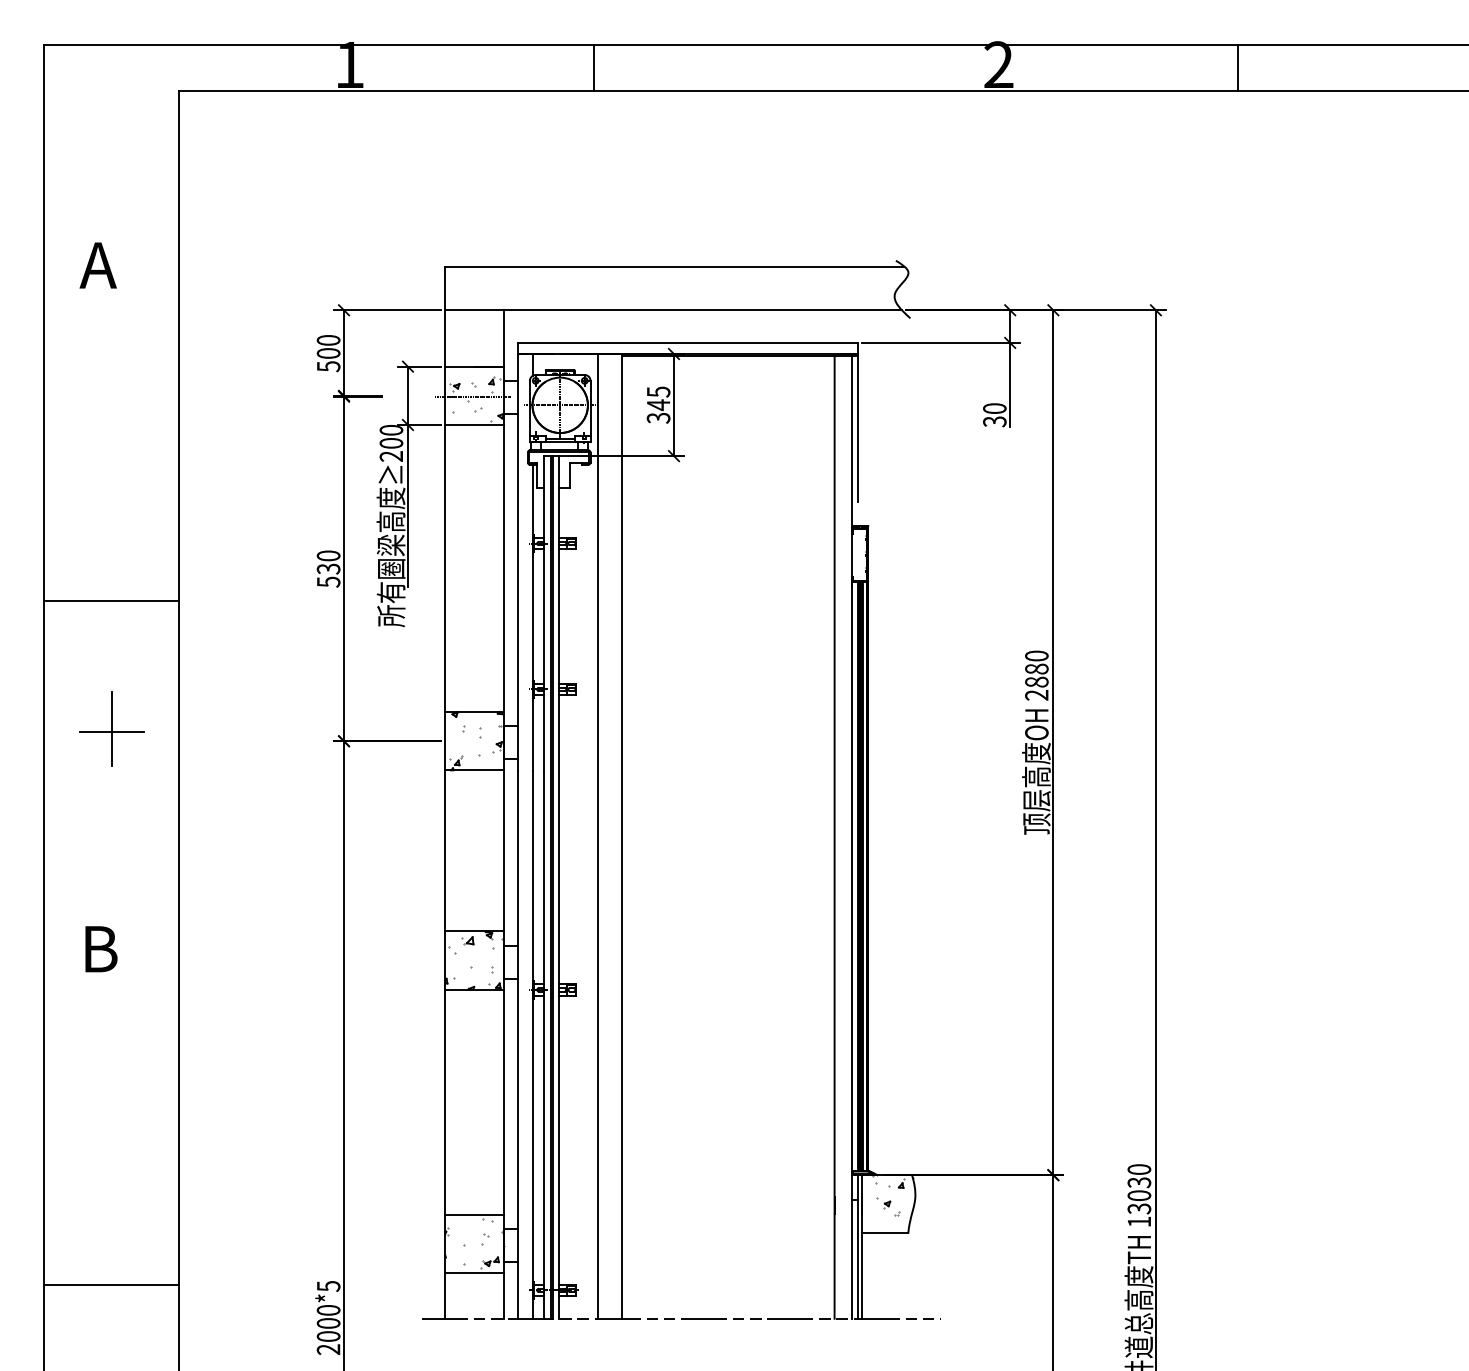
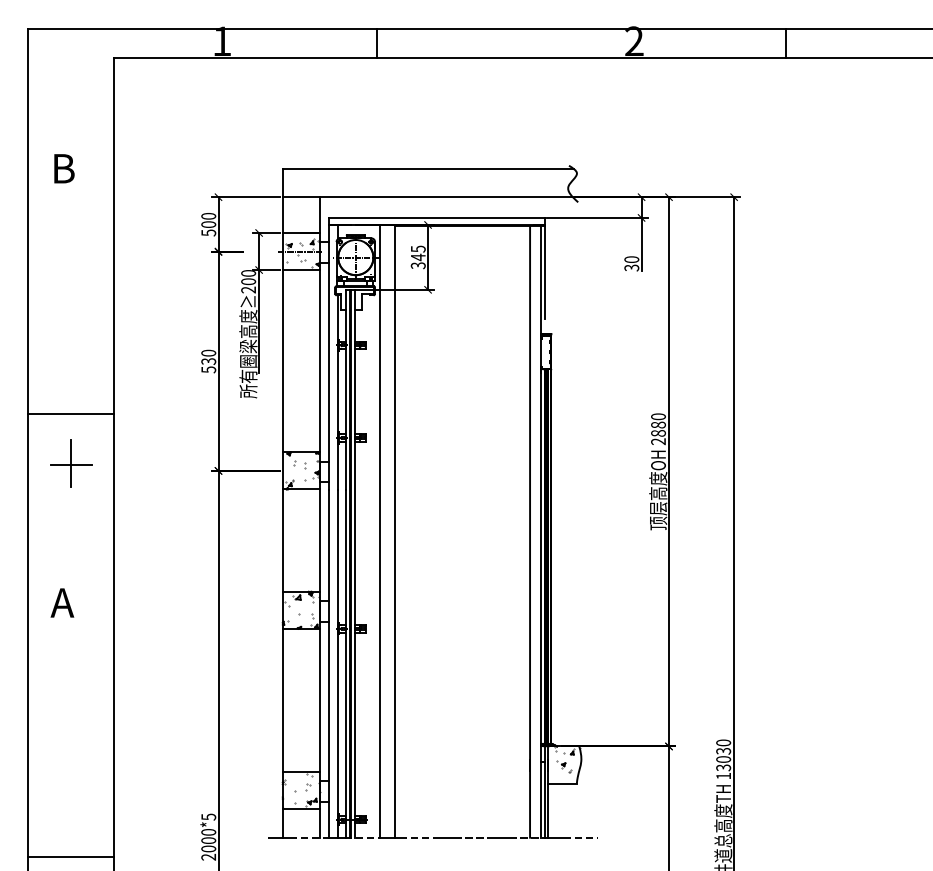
text: (98, 265) -> (62, 168), A -> B
line: (110, 600) -> (70, 413), moved
text: (98, 948) -> (62, 602), B -> A
line: (110, 1285) -> (70, 857), moved

